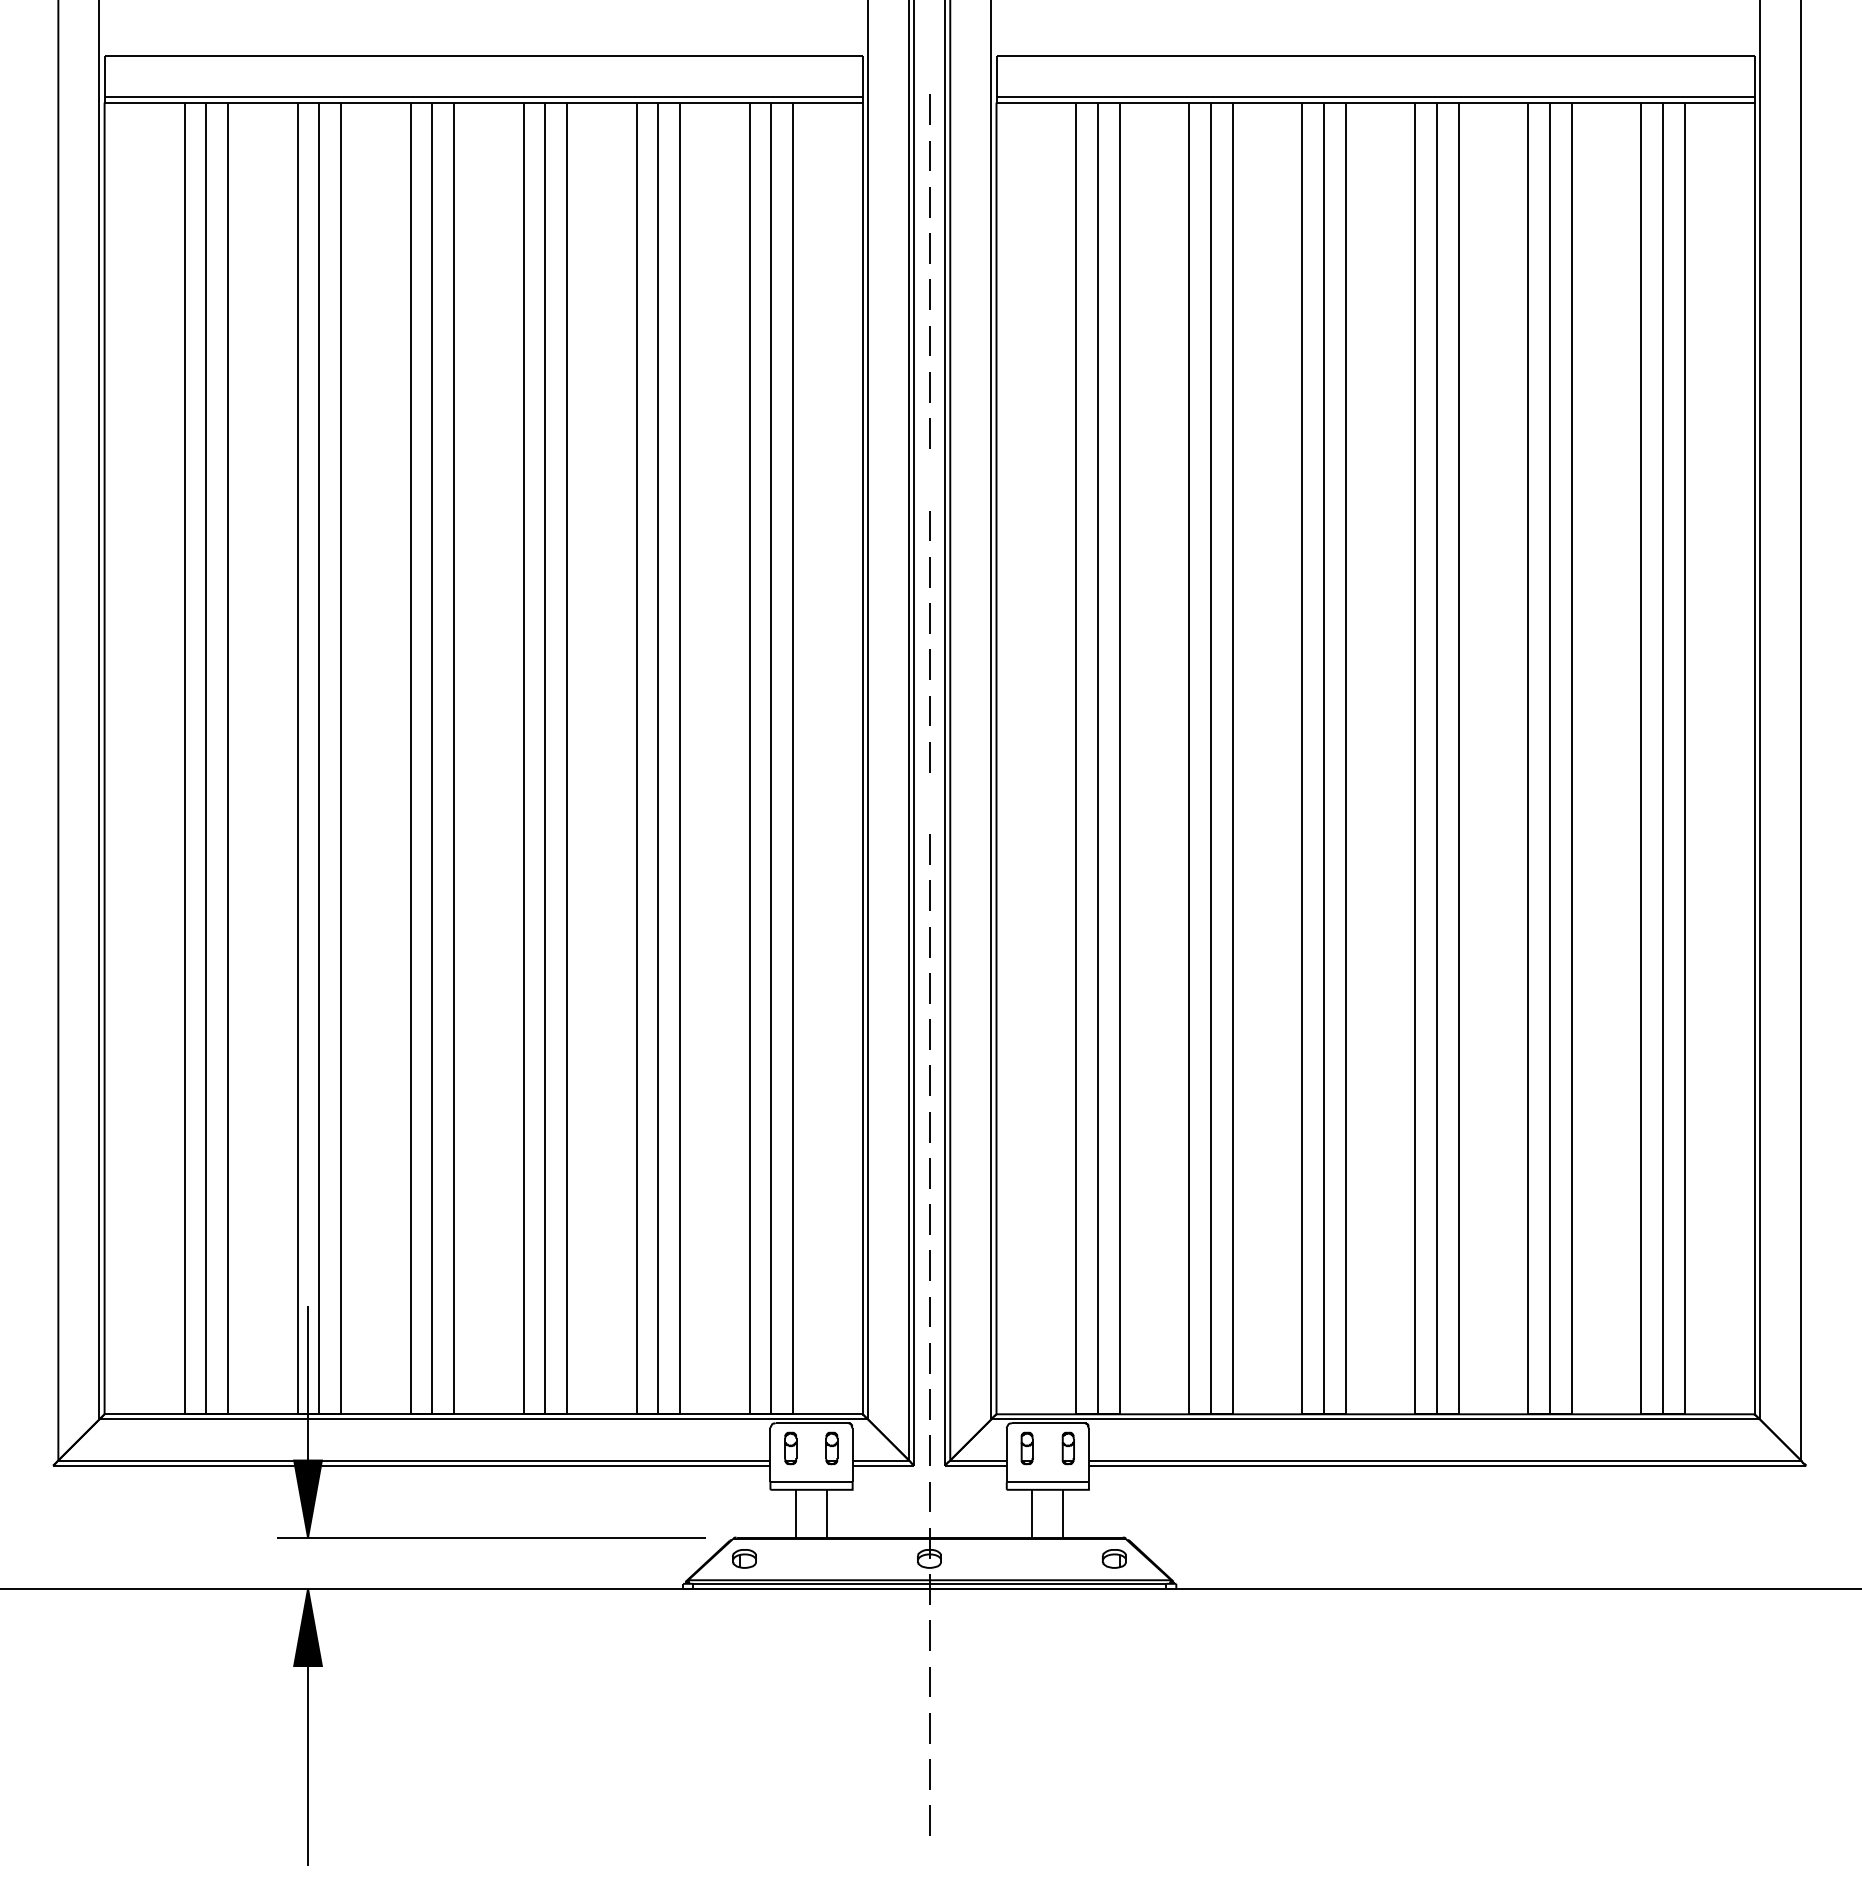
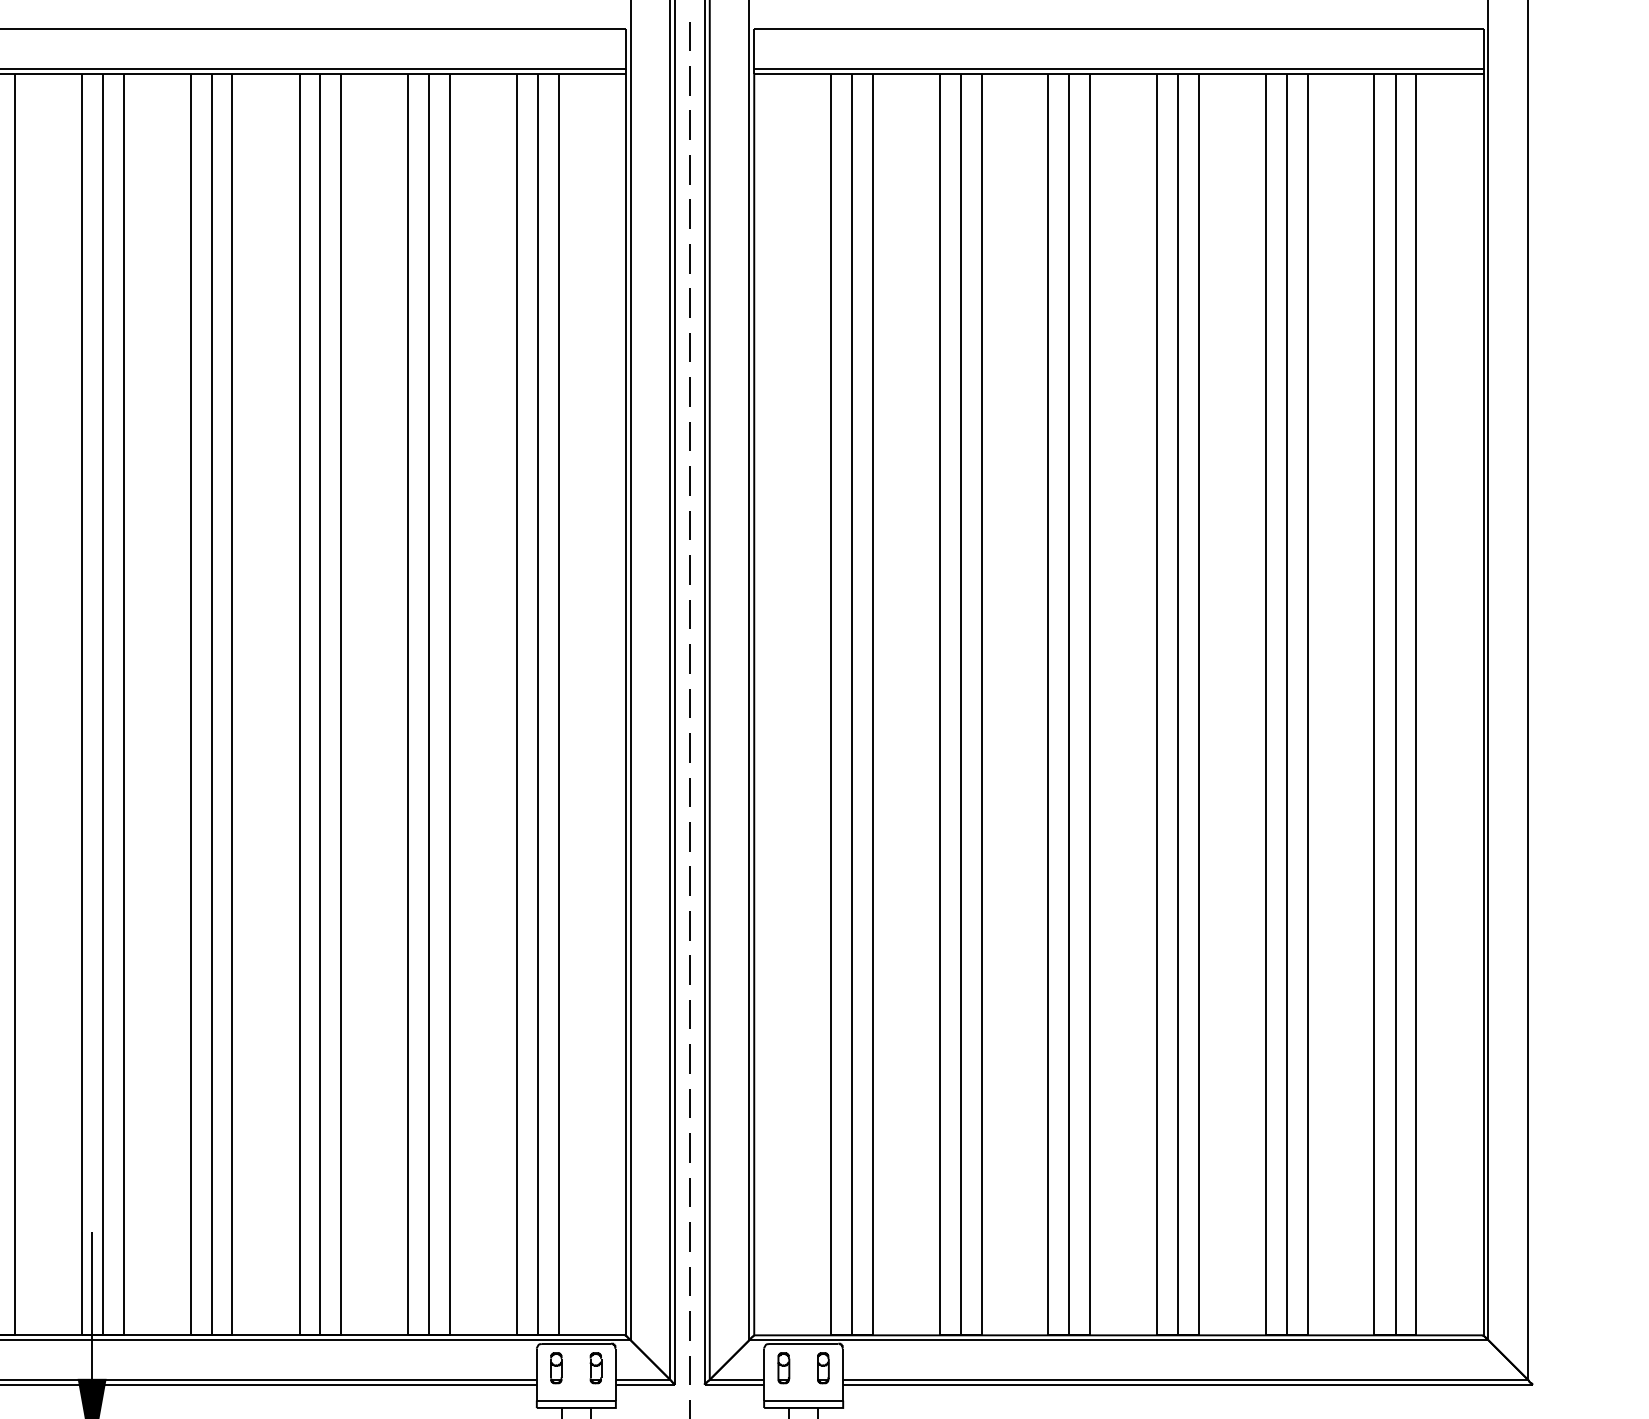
line: (929, 63) -> (689, 36), added
line: (929, 479) -> (689, 436), added
line: (929, 803) -> (689, 747), added

